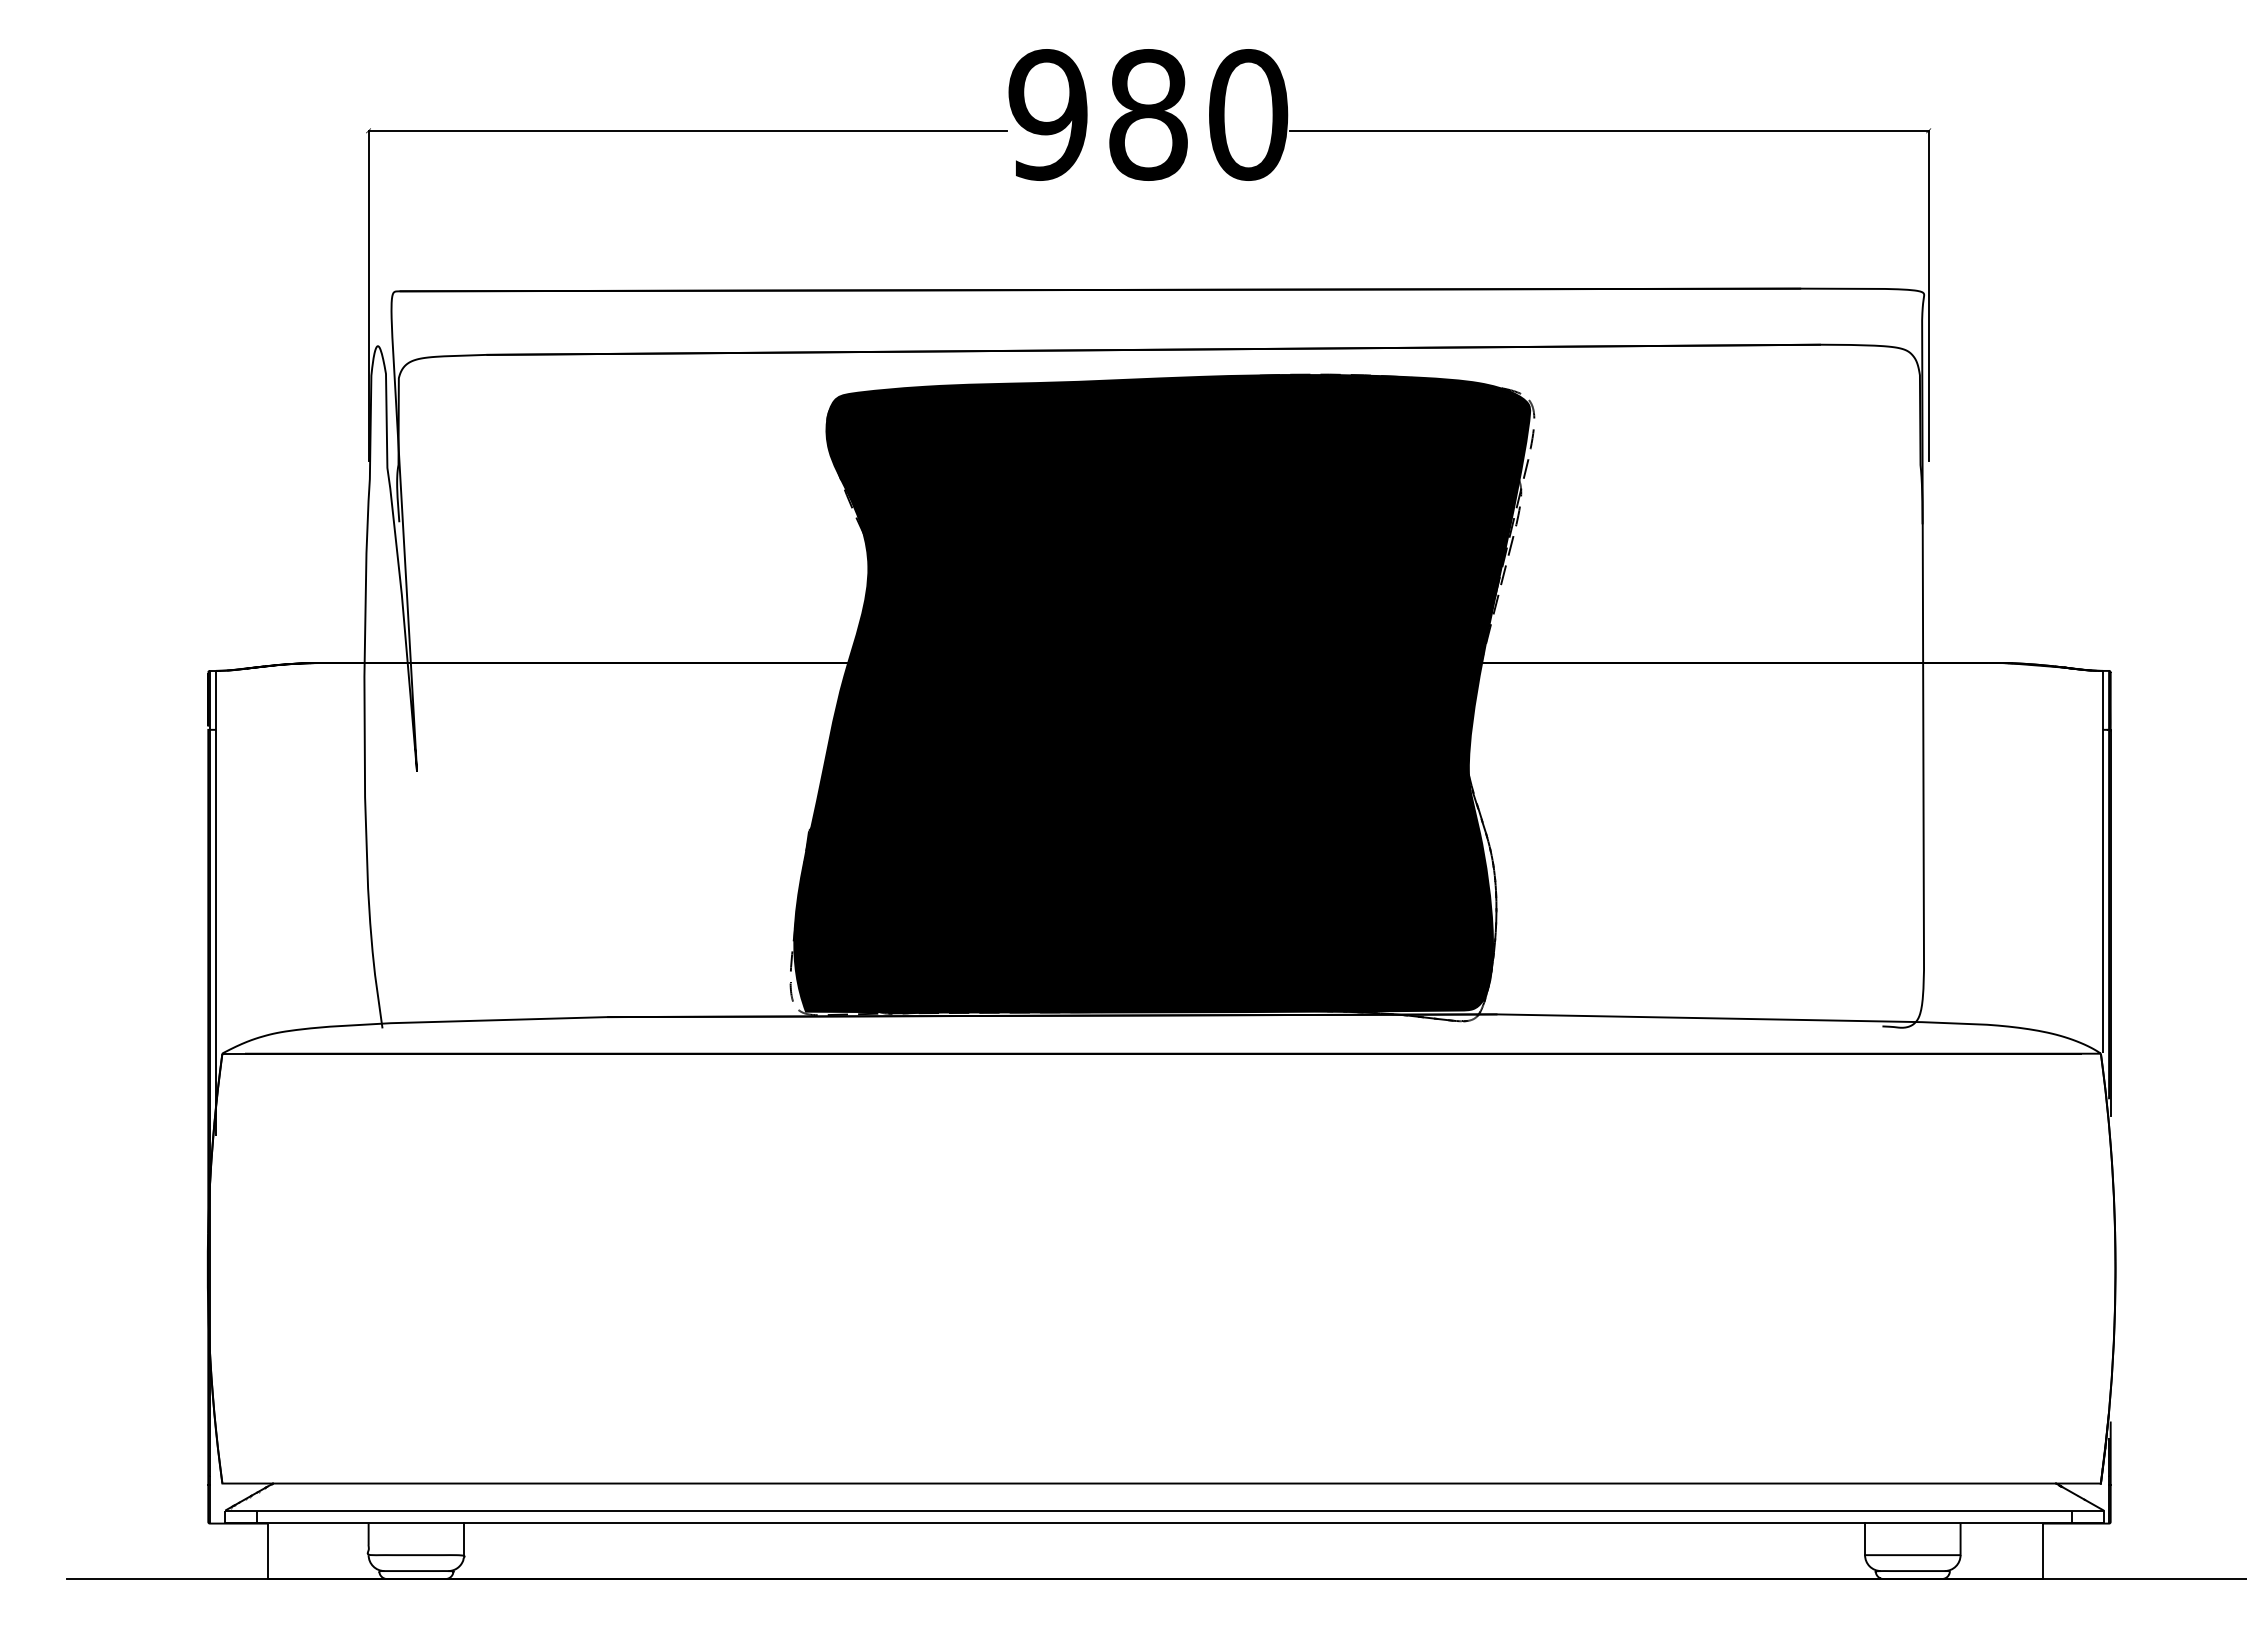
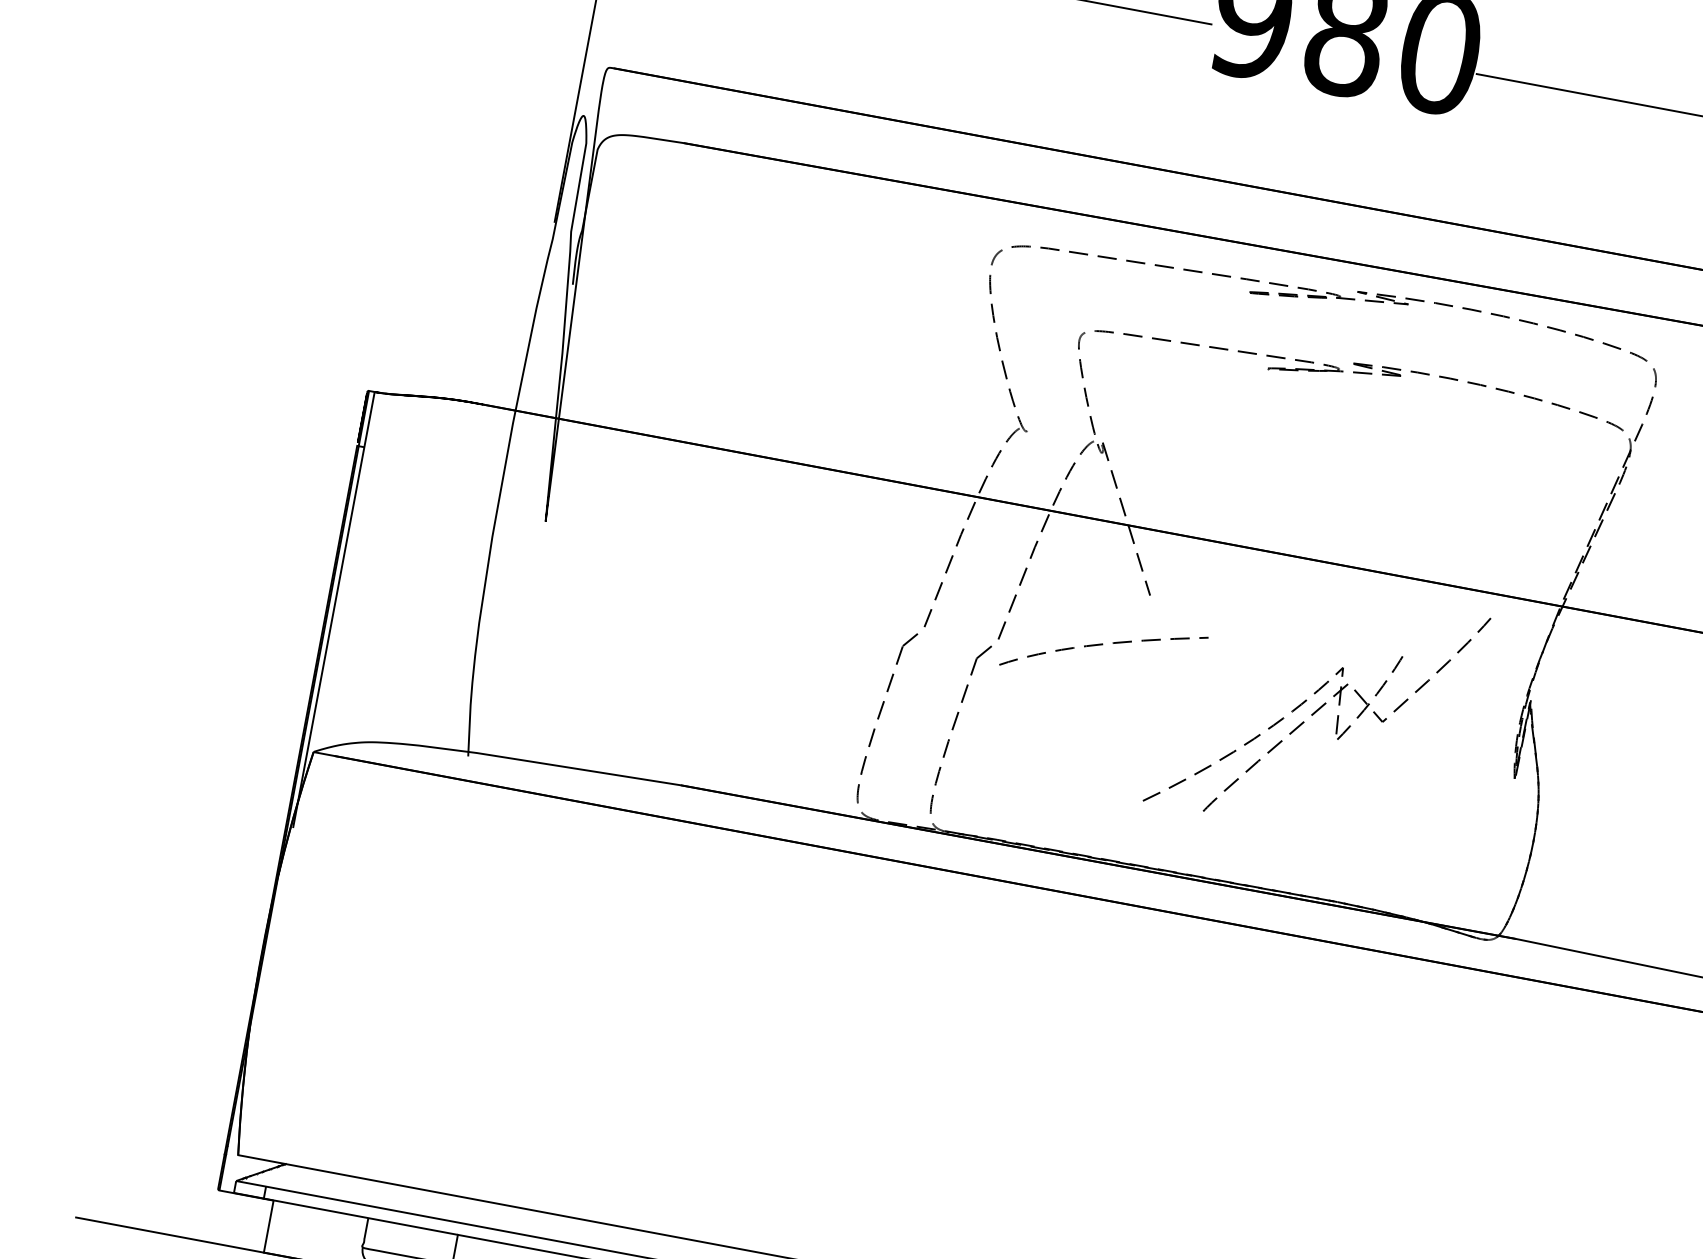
fill: (1162, 693) -> (1258, 579), removed

